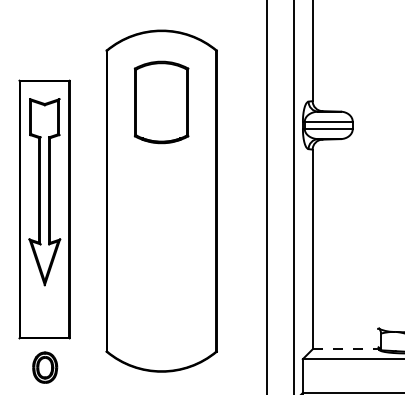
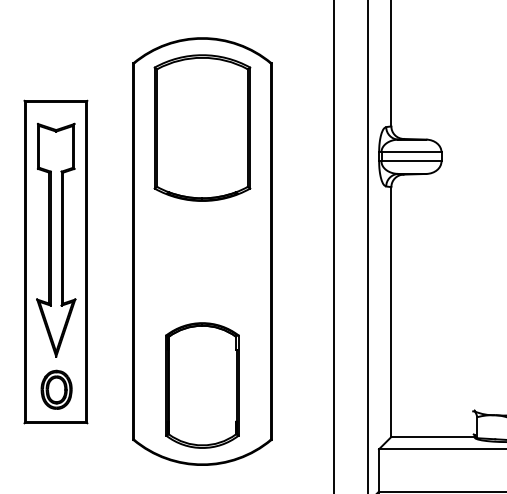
part: (161, 102) -> (202, 128), size x1.43
part: (161, 307) -> (202, 384), added
line: (346, 349) -> (433, 437), dashed -> solid
part: (45, 367) -> (57, 389), moved

